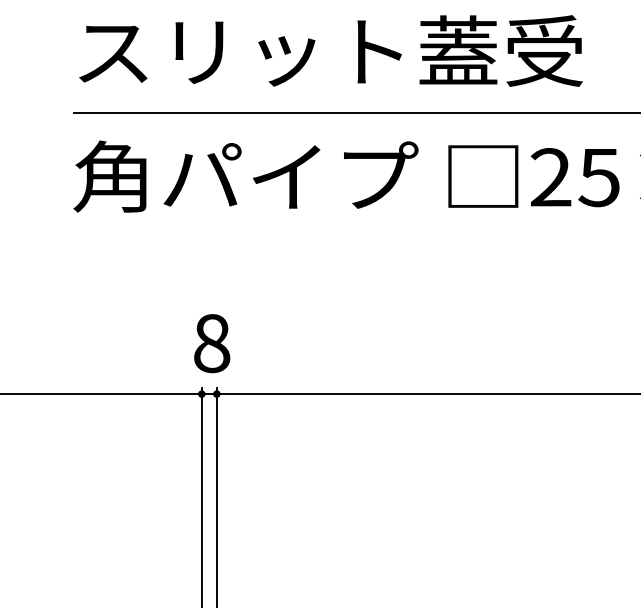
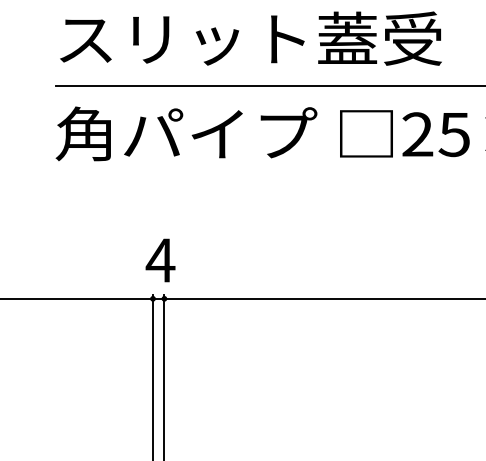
text: (211, 343) -> (160, 260), 8 -> 4

